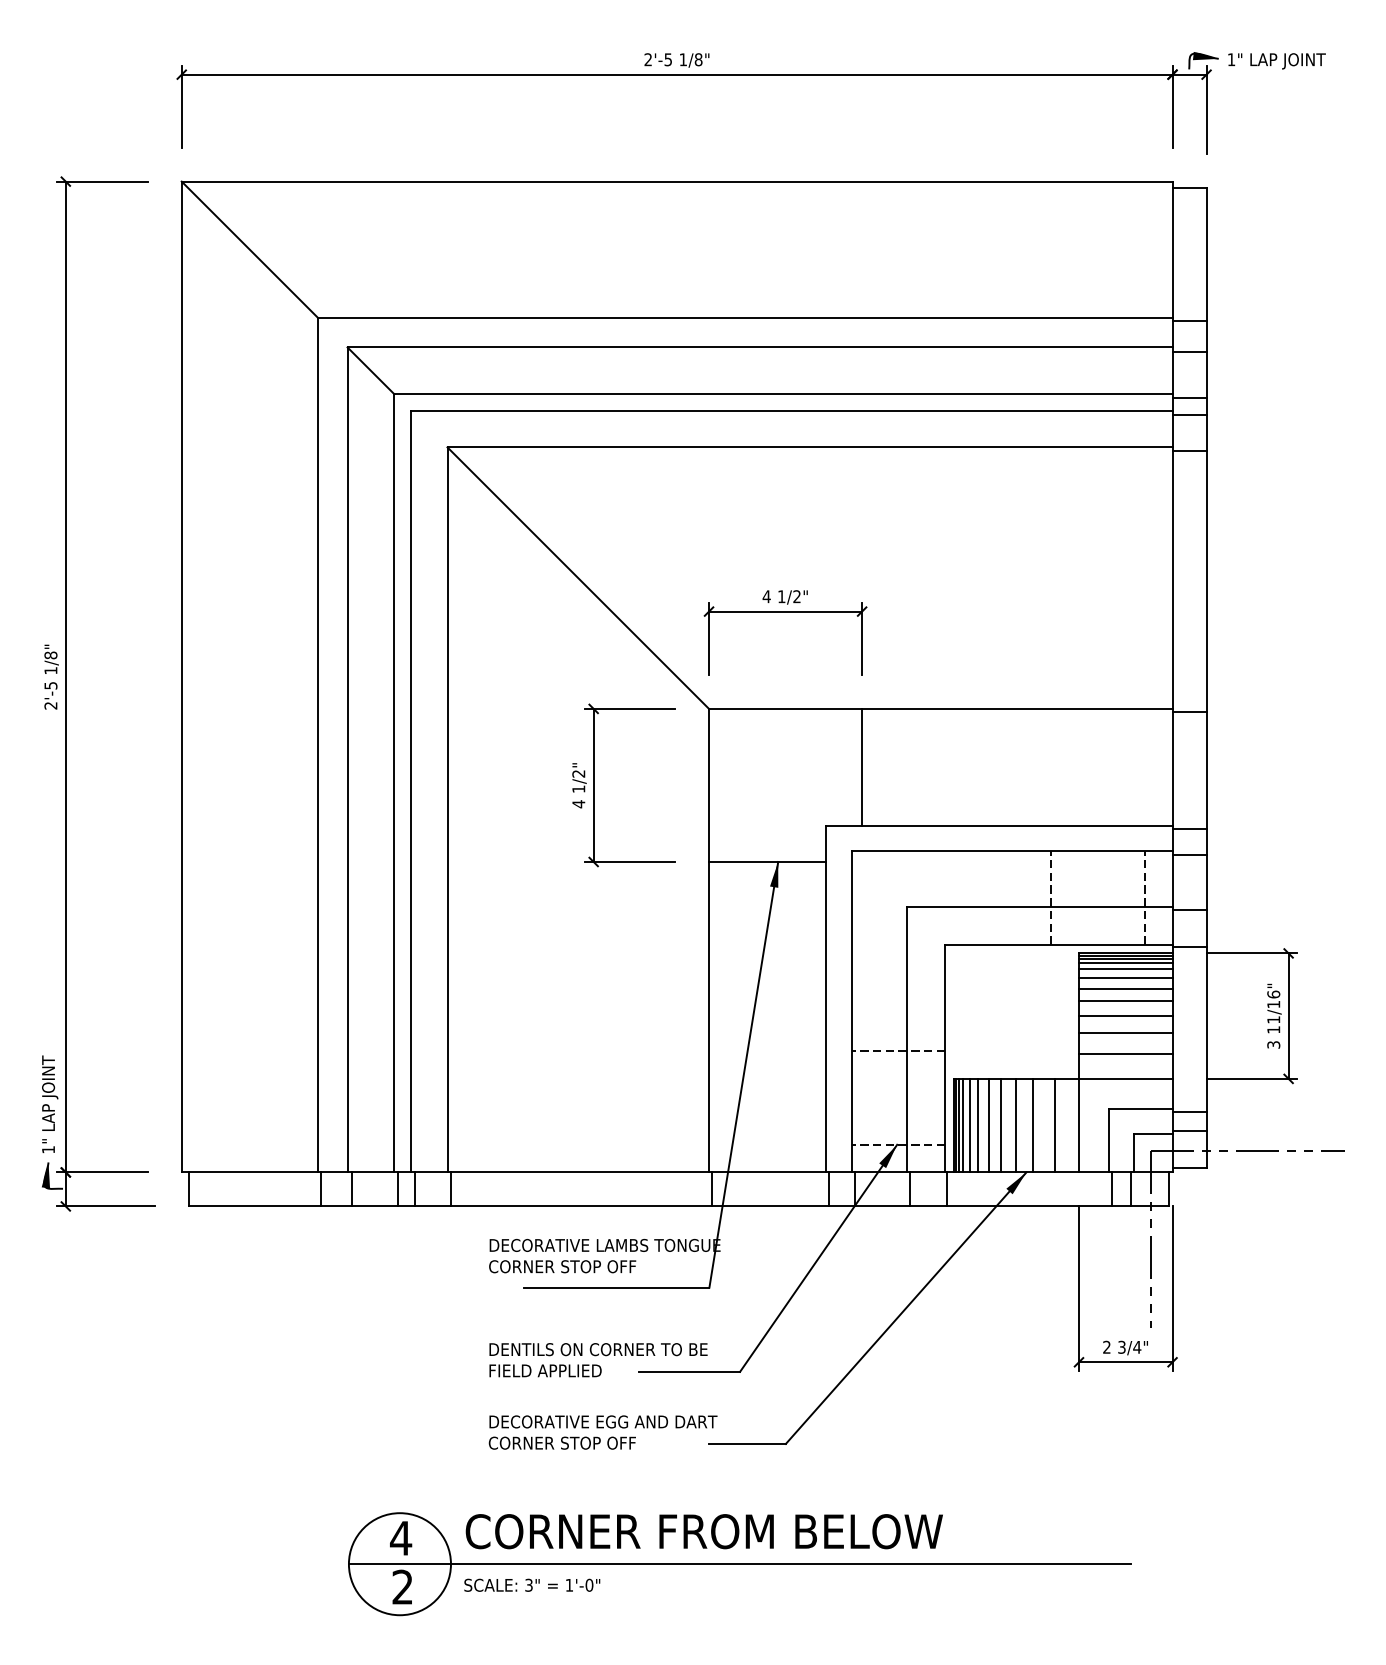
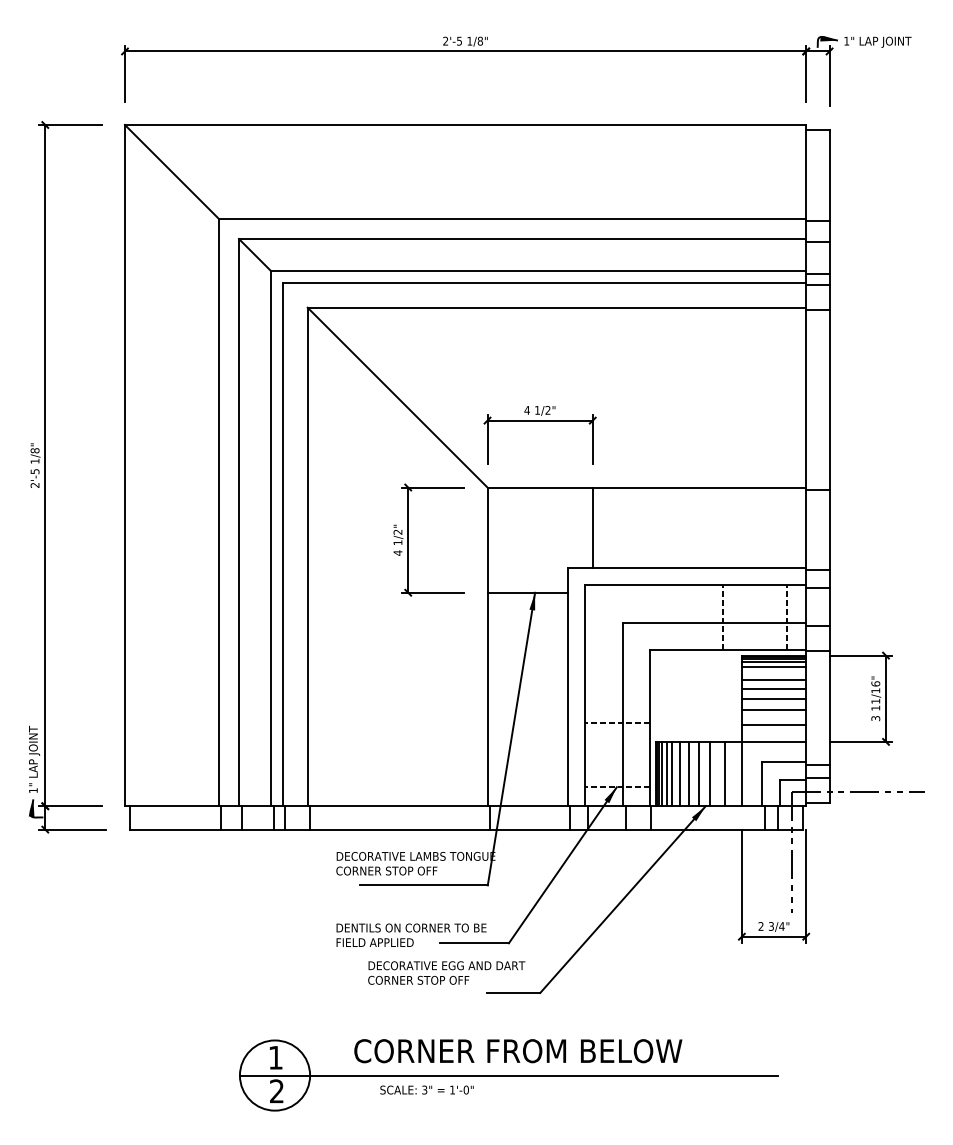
line: (1124, 977) -> (773, 672), removed
text: (602, 1431) -> (446, 972), moved
text: (704, 1532) -> (518, 1051), moved
text: (400, 1537) -> (275, 1057), 4 -> 1
text: (531, 1584) -> (426, 1089), moved

